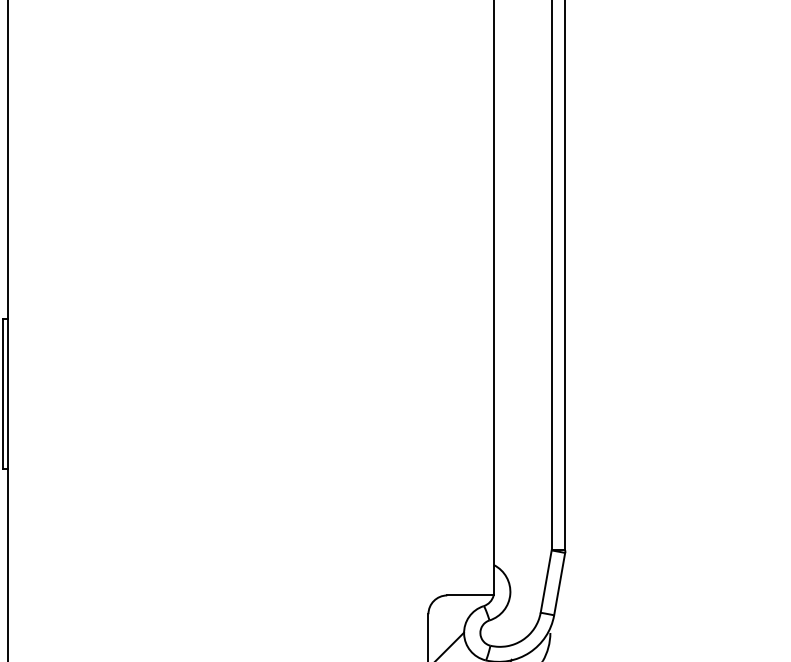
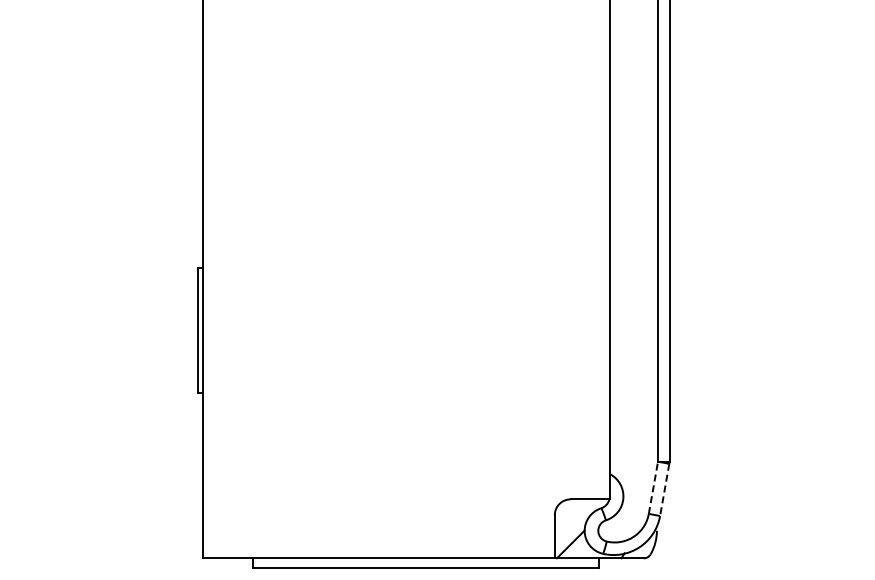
line: (546, 581) -> (653, 487), solid -> dashed
line: (559, 584) -> (664, 490), solid -> dashed

